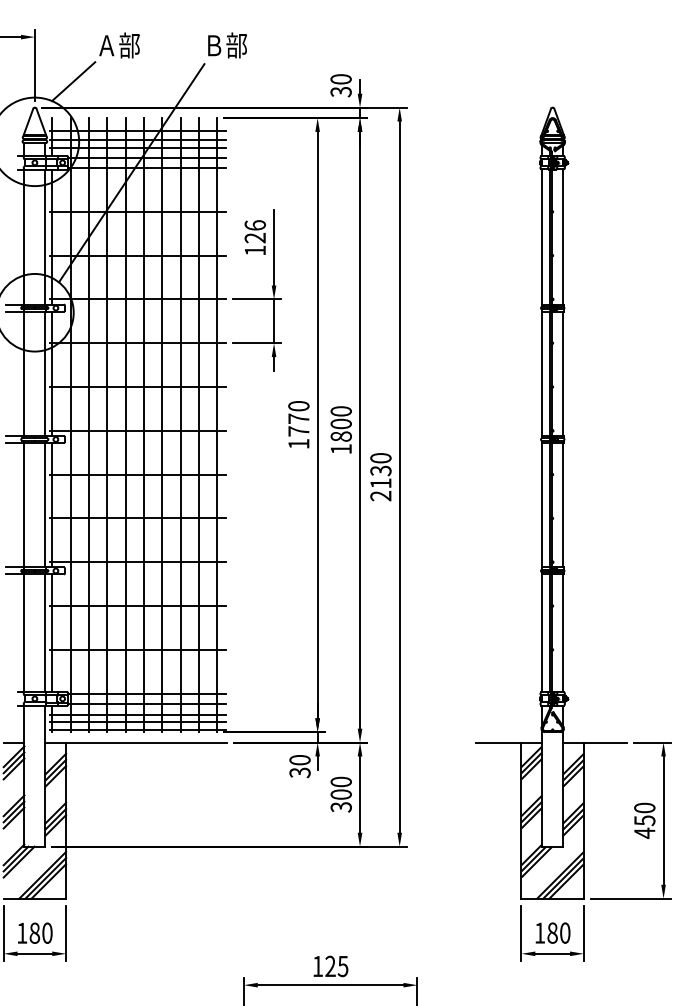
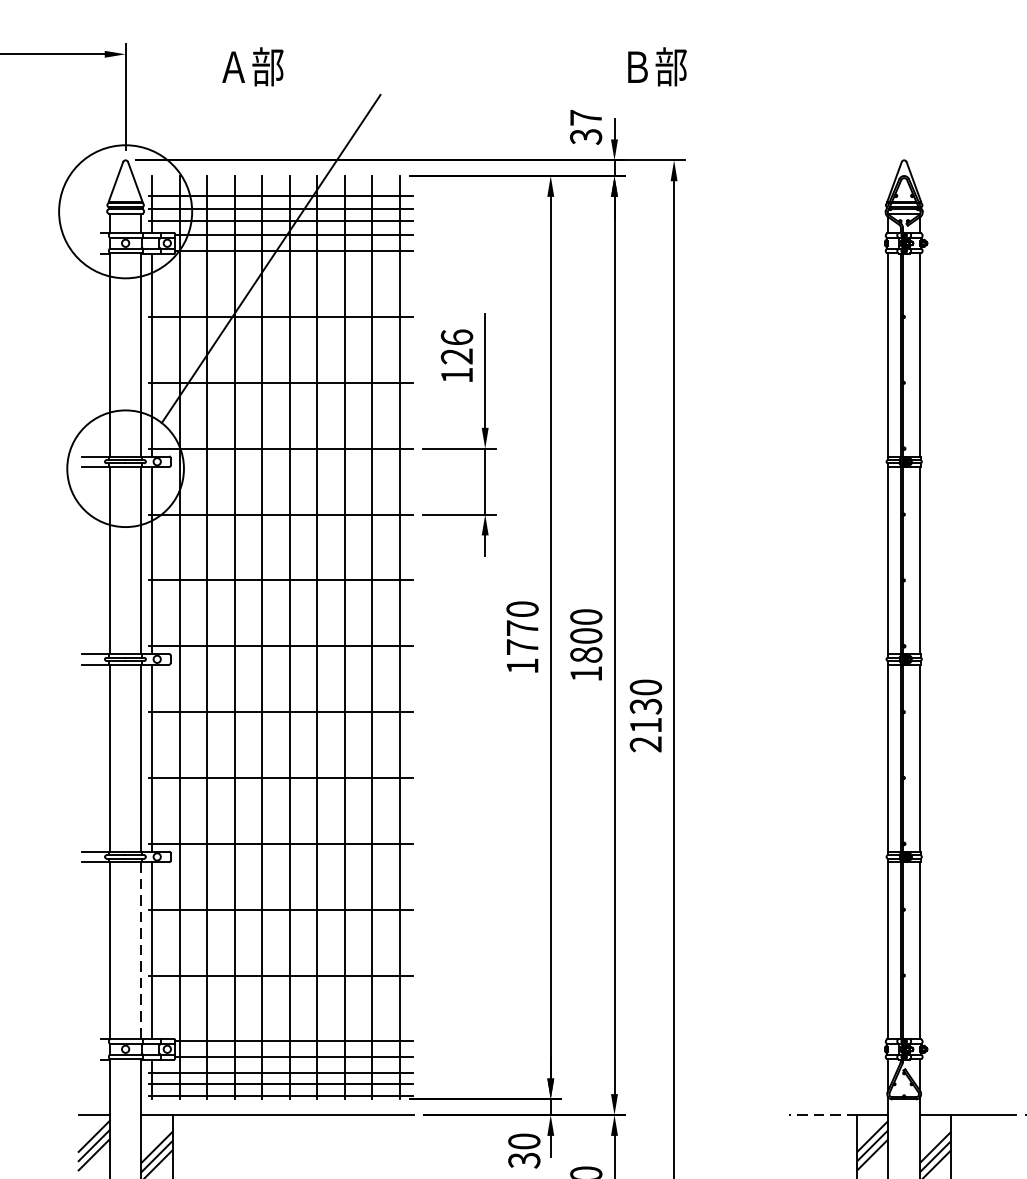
text: (227, 45) -> (657, 66), moved
text: (340, 79) -> (585, 118), 30 -> 37
line: (73, 81) -> (183, 121), removed
line: (45, 633) -> (141, 951), solid -> dashed
line: (498, 742) -> (822, 1114), solid -> dashed

